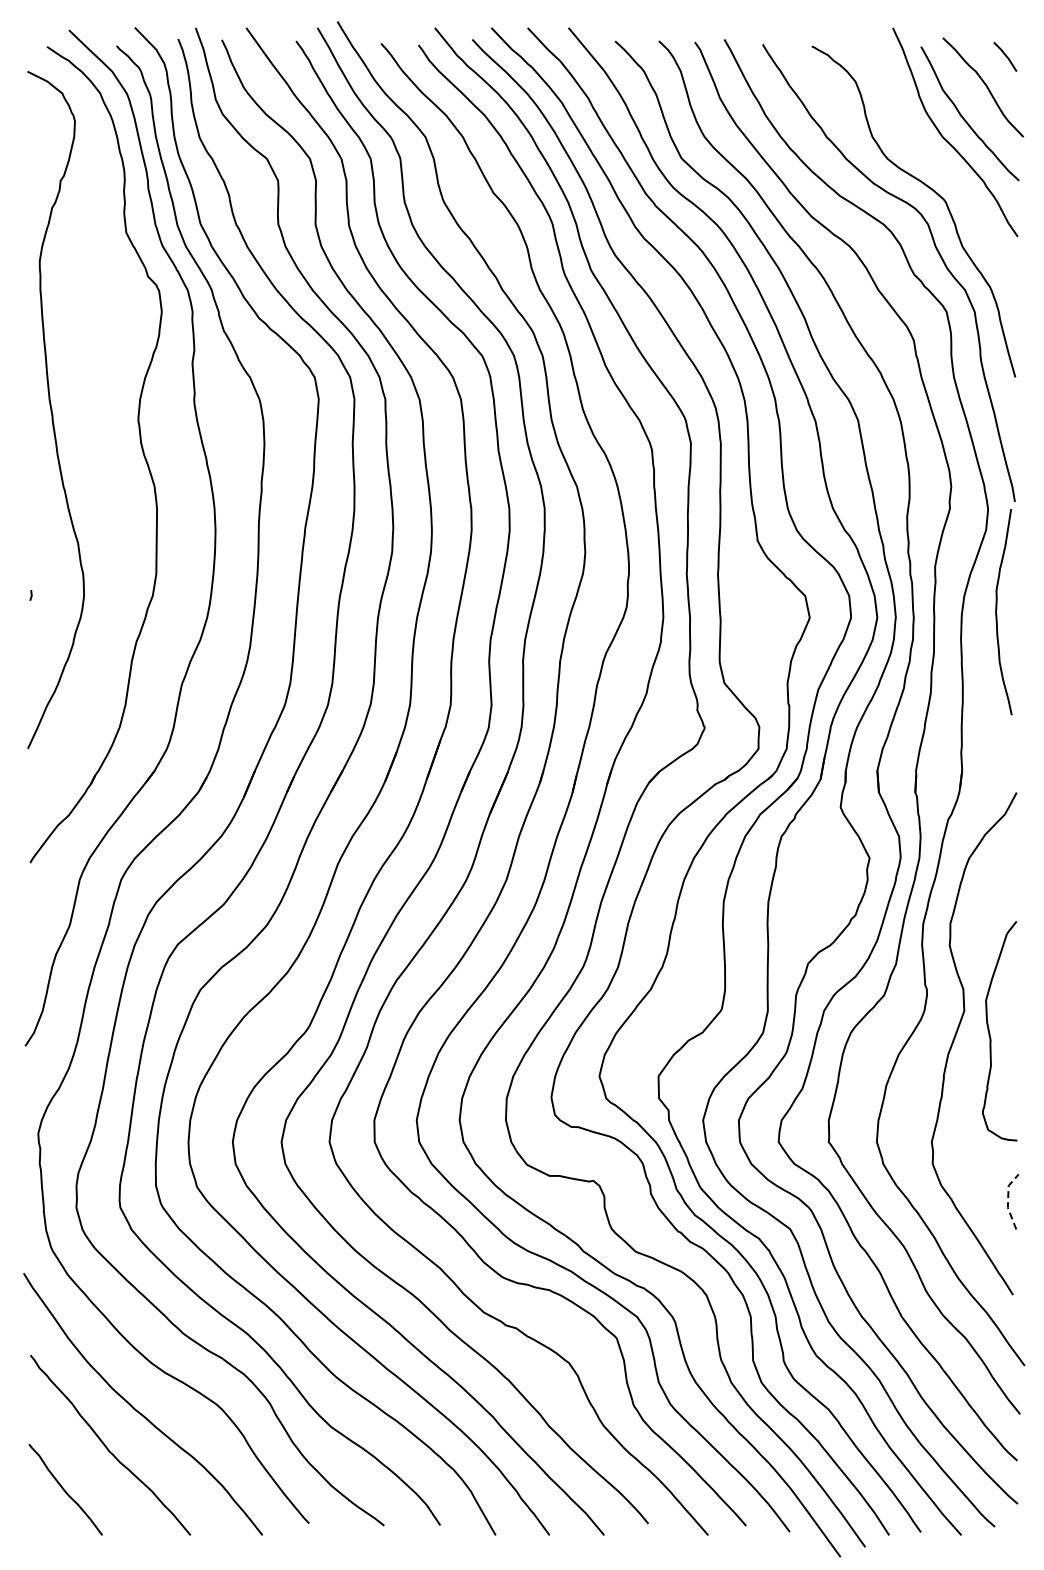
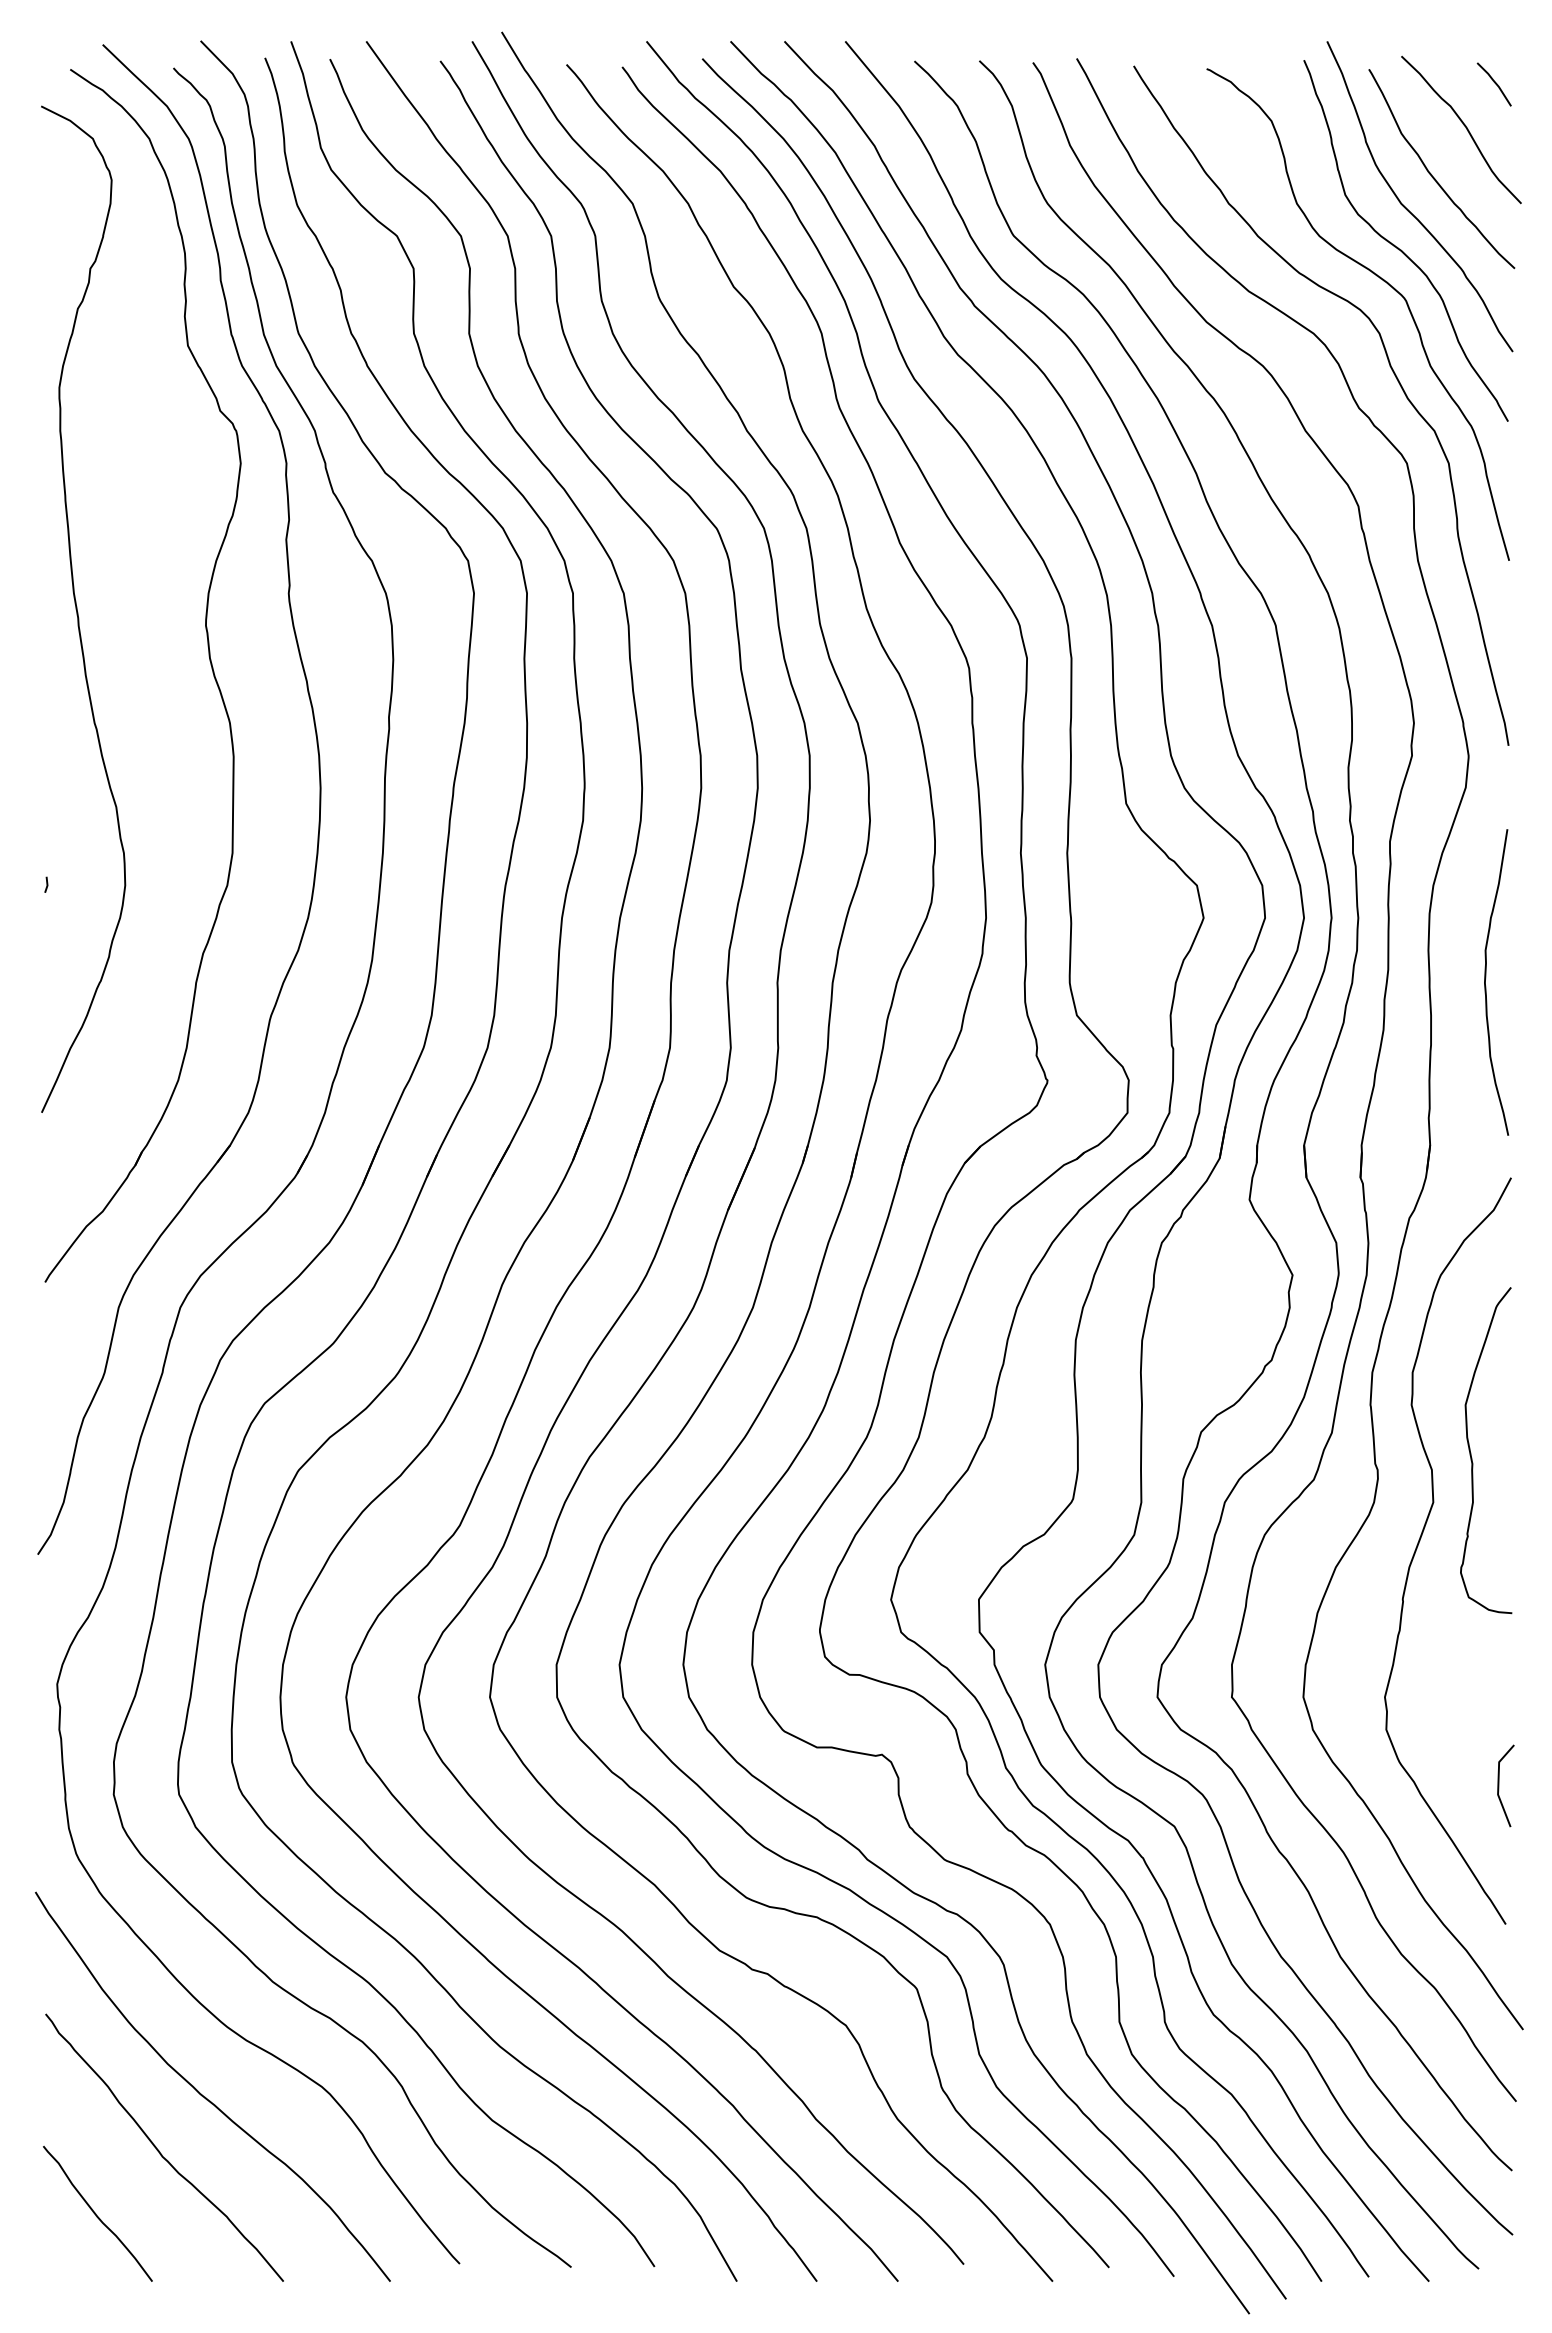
curve: (941, 166) -> (1399, 247), added
curve: (997, 614) -> (1487, 985), moved
curve: (990, 1033) -> (1472, 1454), moved
line: (1008, 1200) -> (1498, 1783), dashed -> solid

